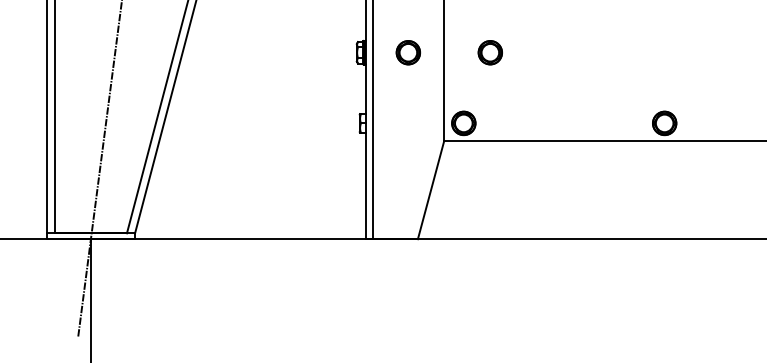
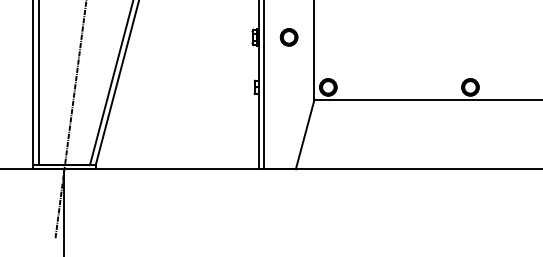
part: (489, 52) -> (346, 37), removed

